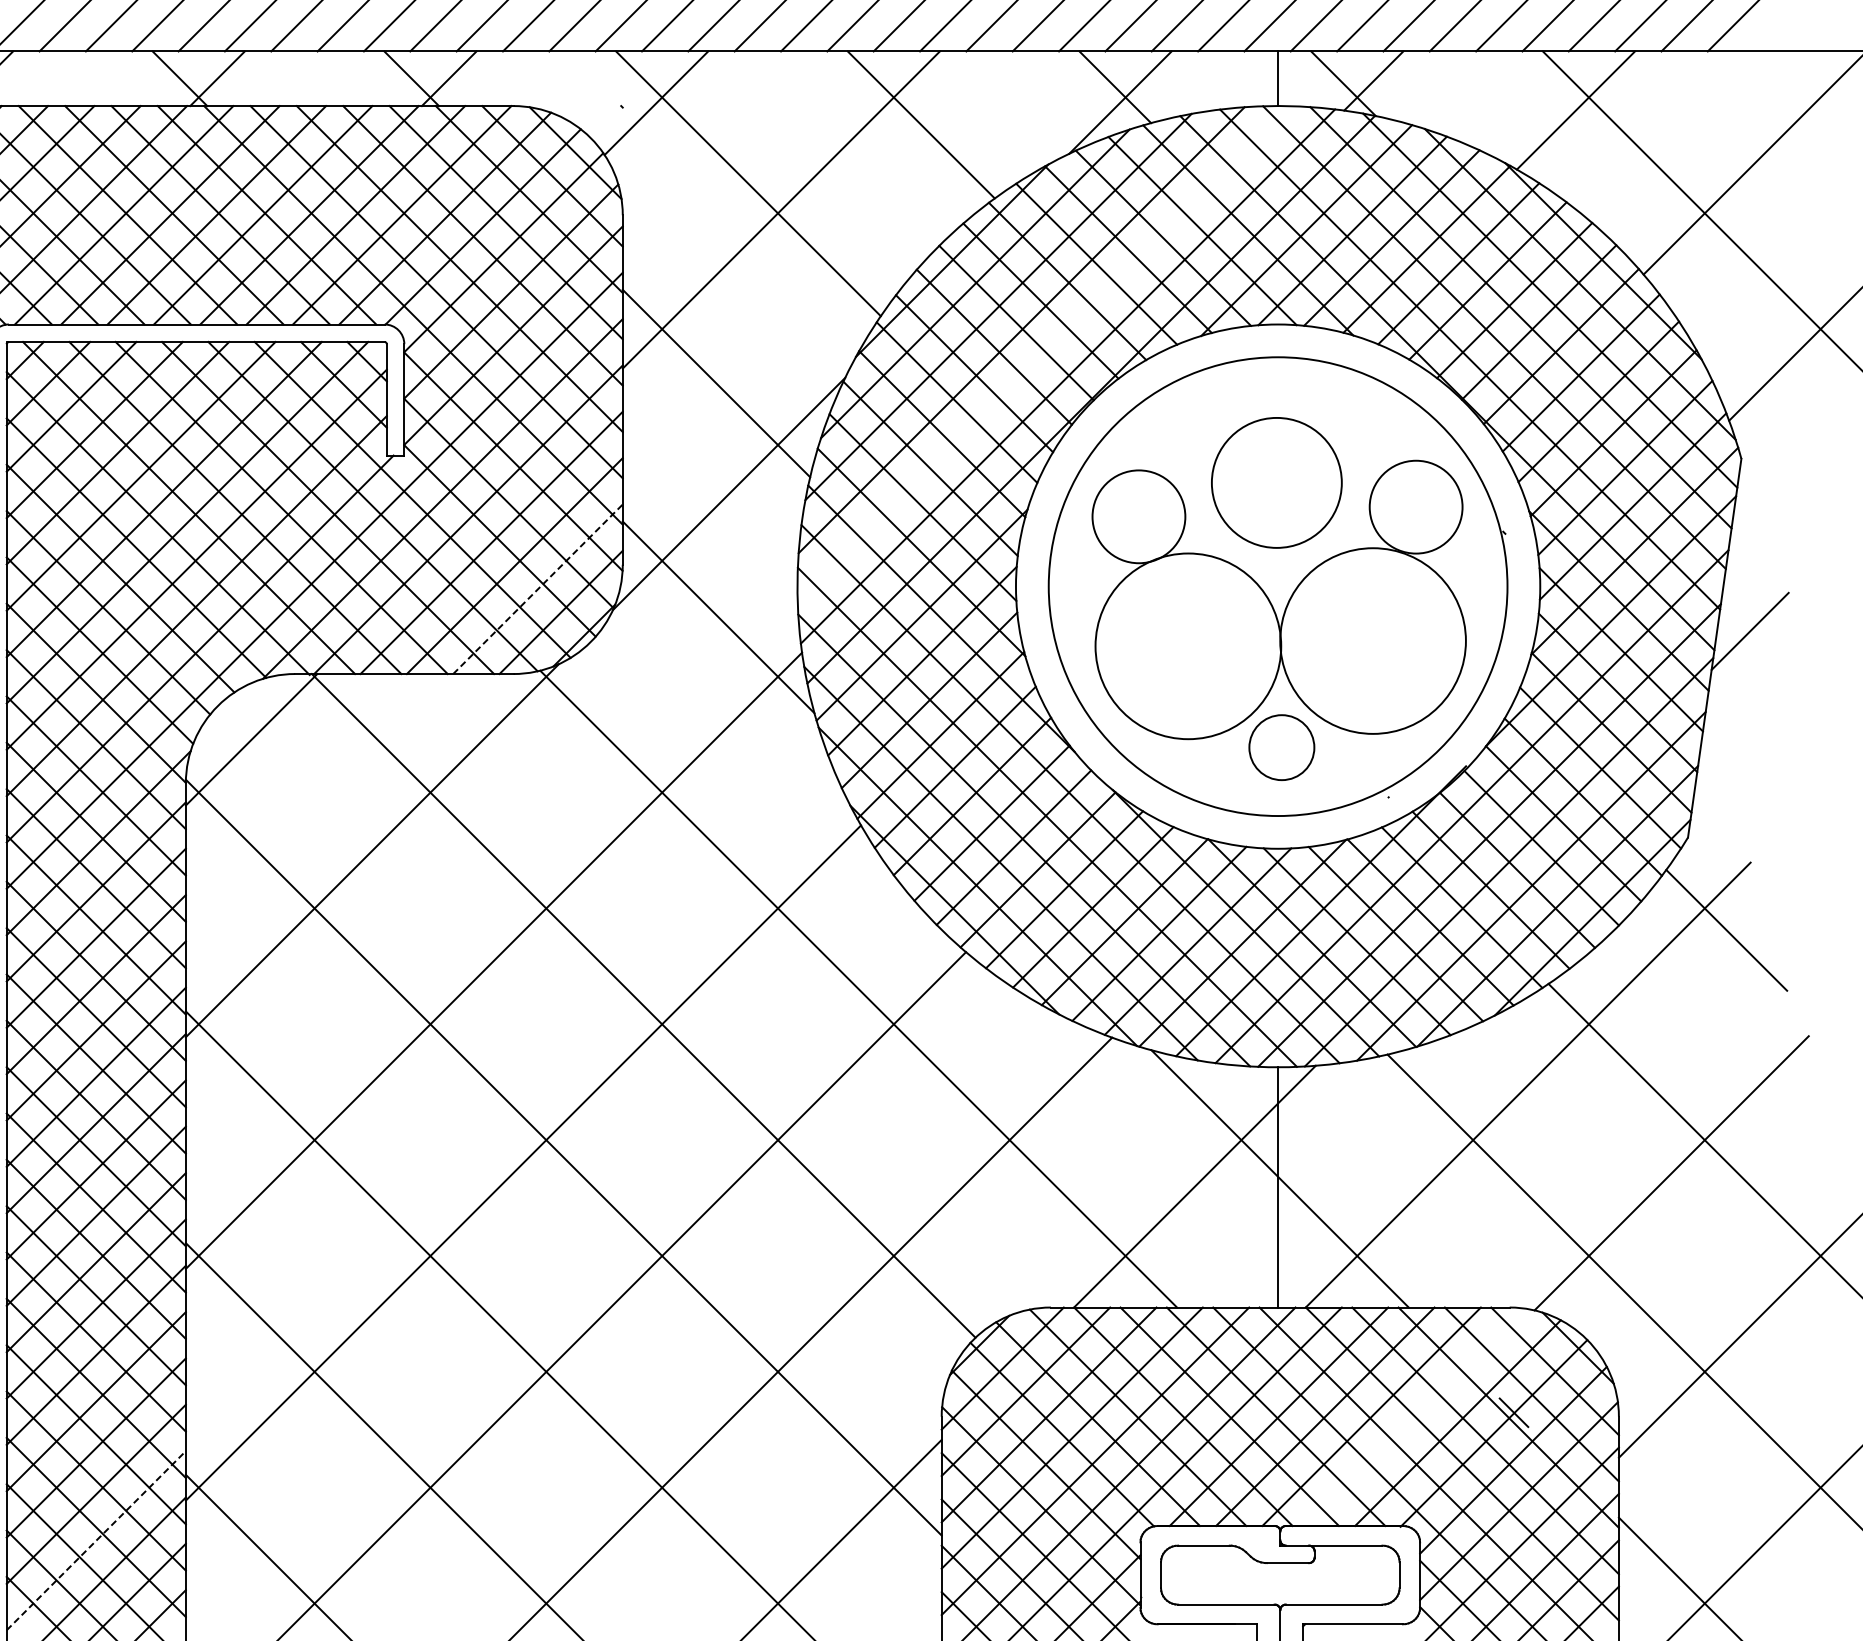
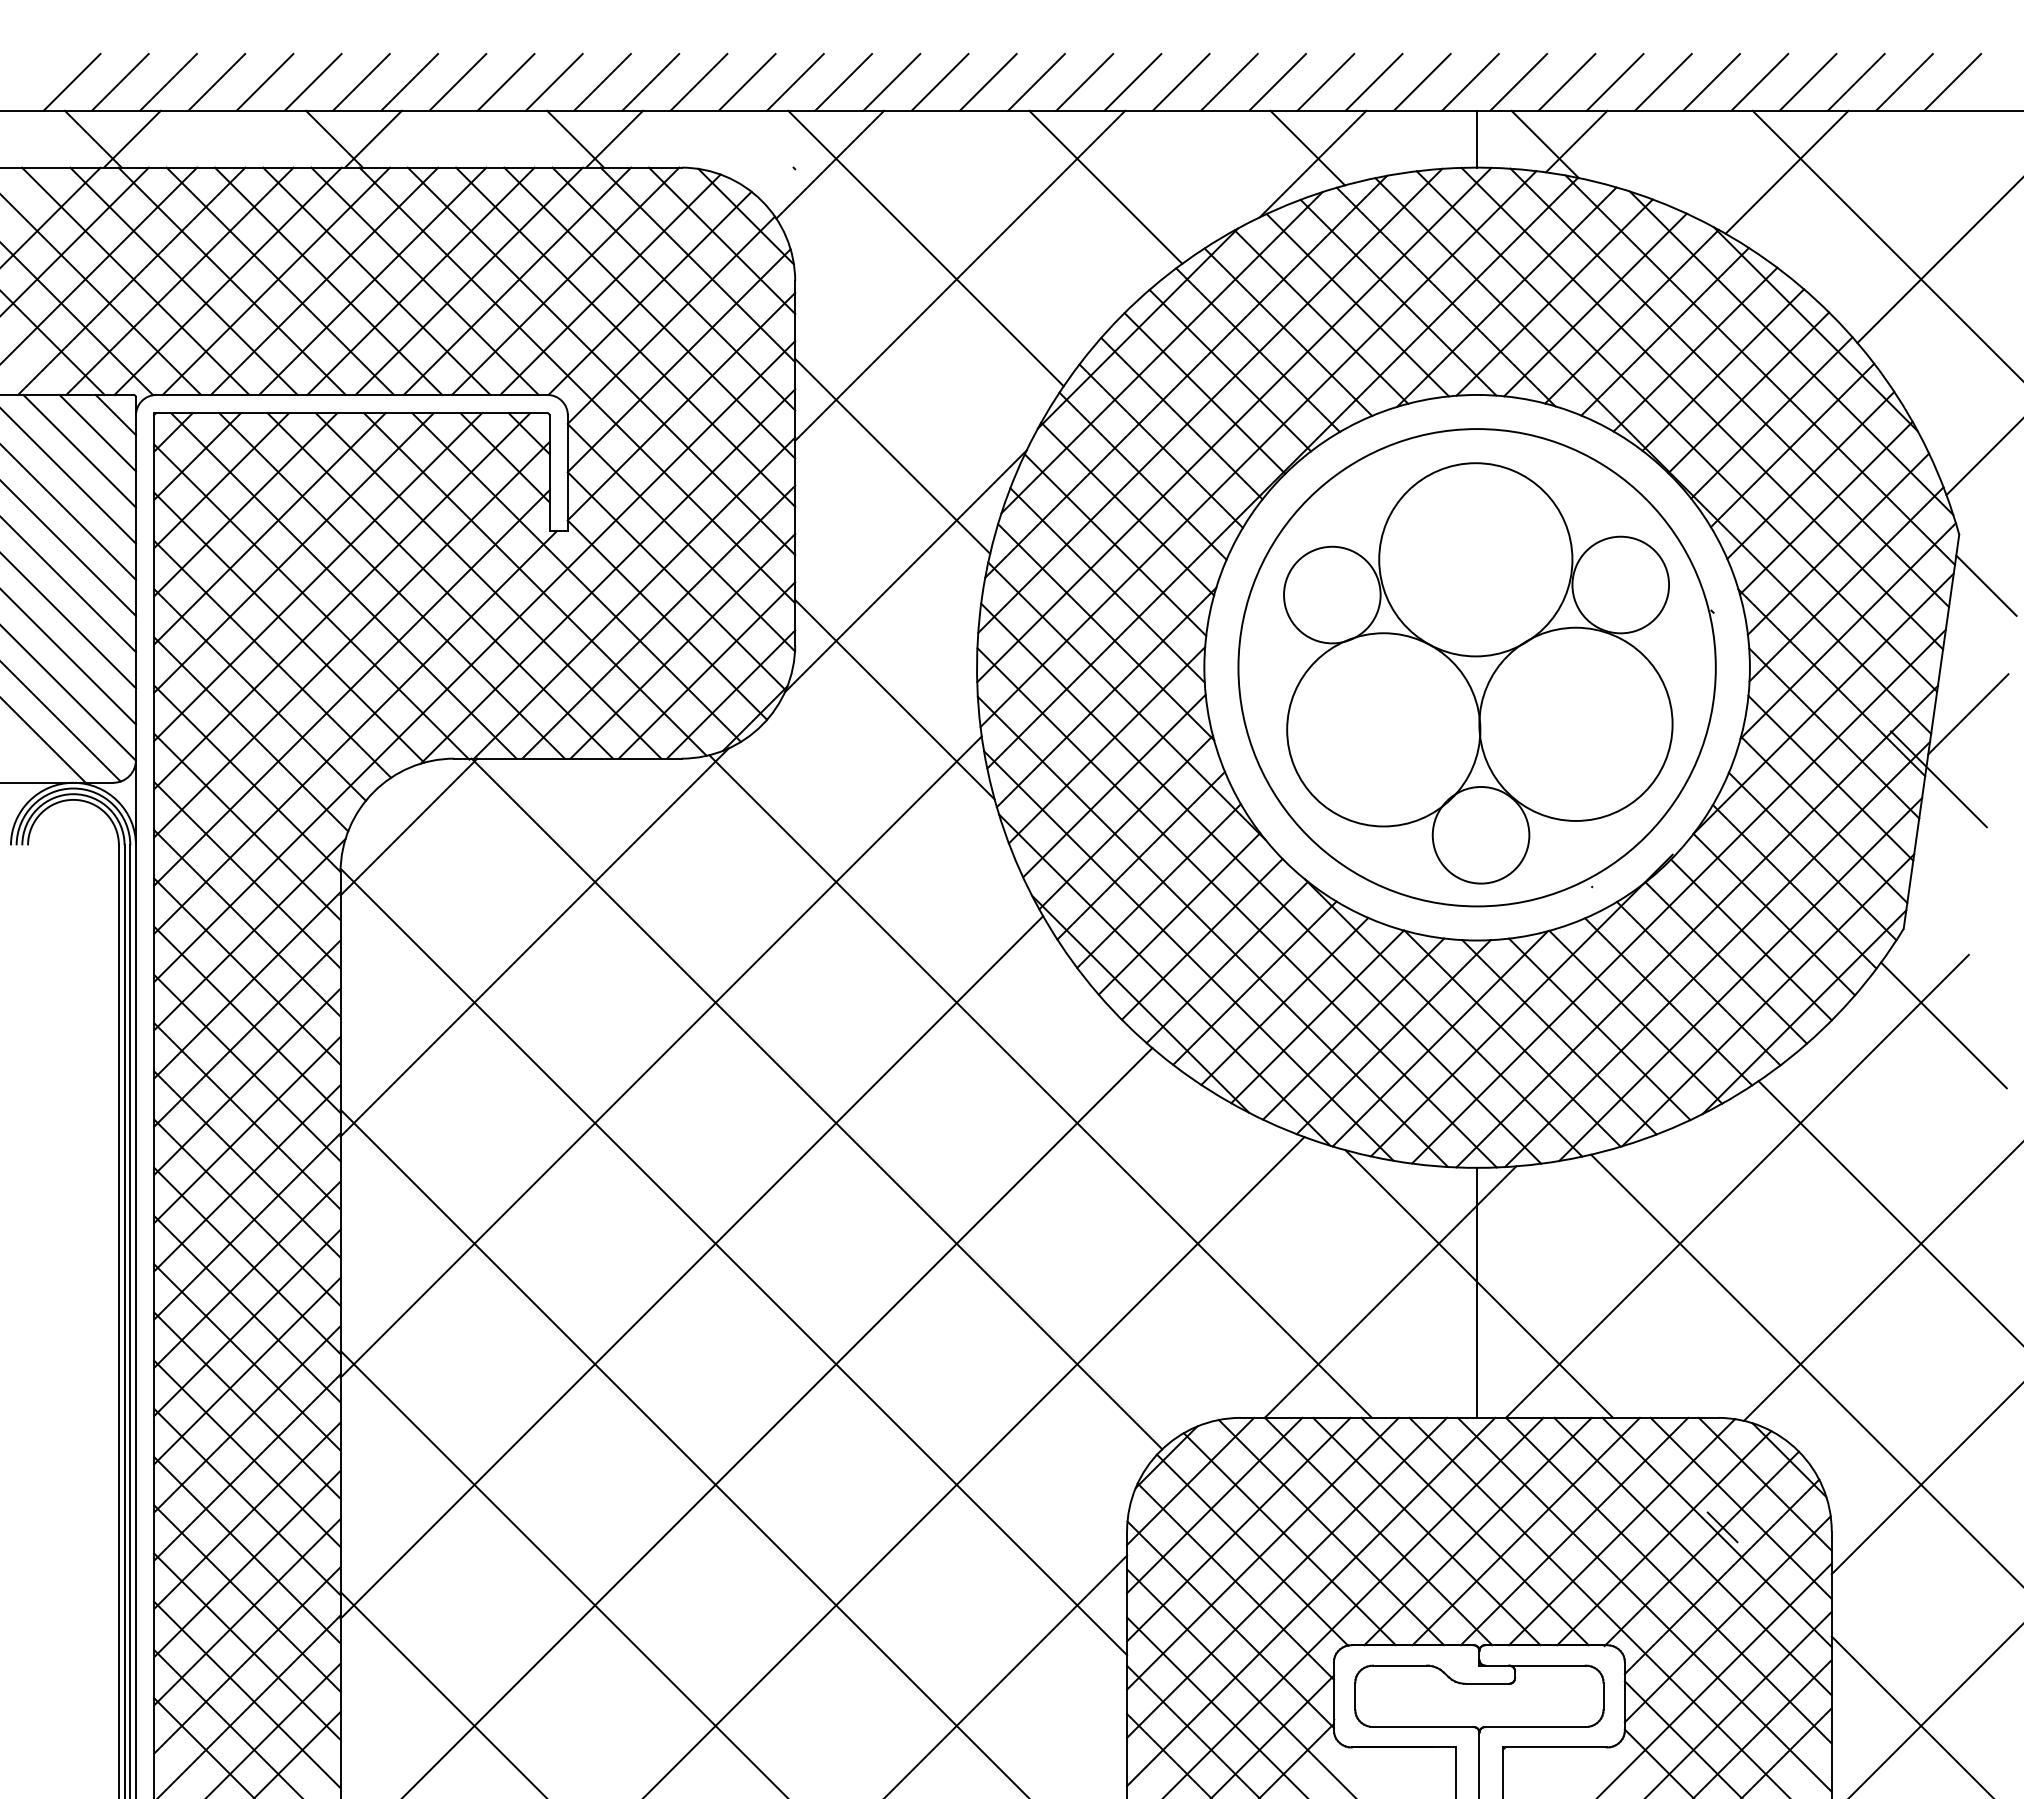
line: (1044, 352) -> (1234, 424), added
circle: (1276, 482) -> (1475, 559), size x1.43
line: (1767, 507) -> (1986, 585), added
line: (538, 589) -> (707, 670), dashed -> solid
line: (1721, 694) -> (1938, 779), added
circle: (1281, 746) -> (1480, 834), size x1.43
line: (1417, 1417) -> (1622, 1532), added
line: (96, 1540) -> (247, 1660), dashed -> solid

